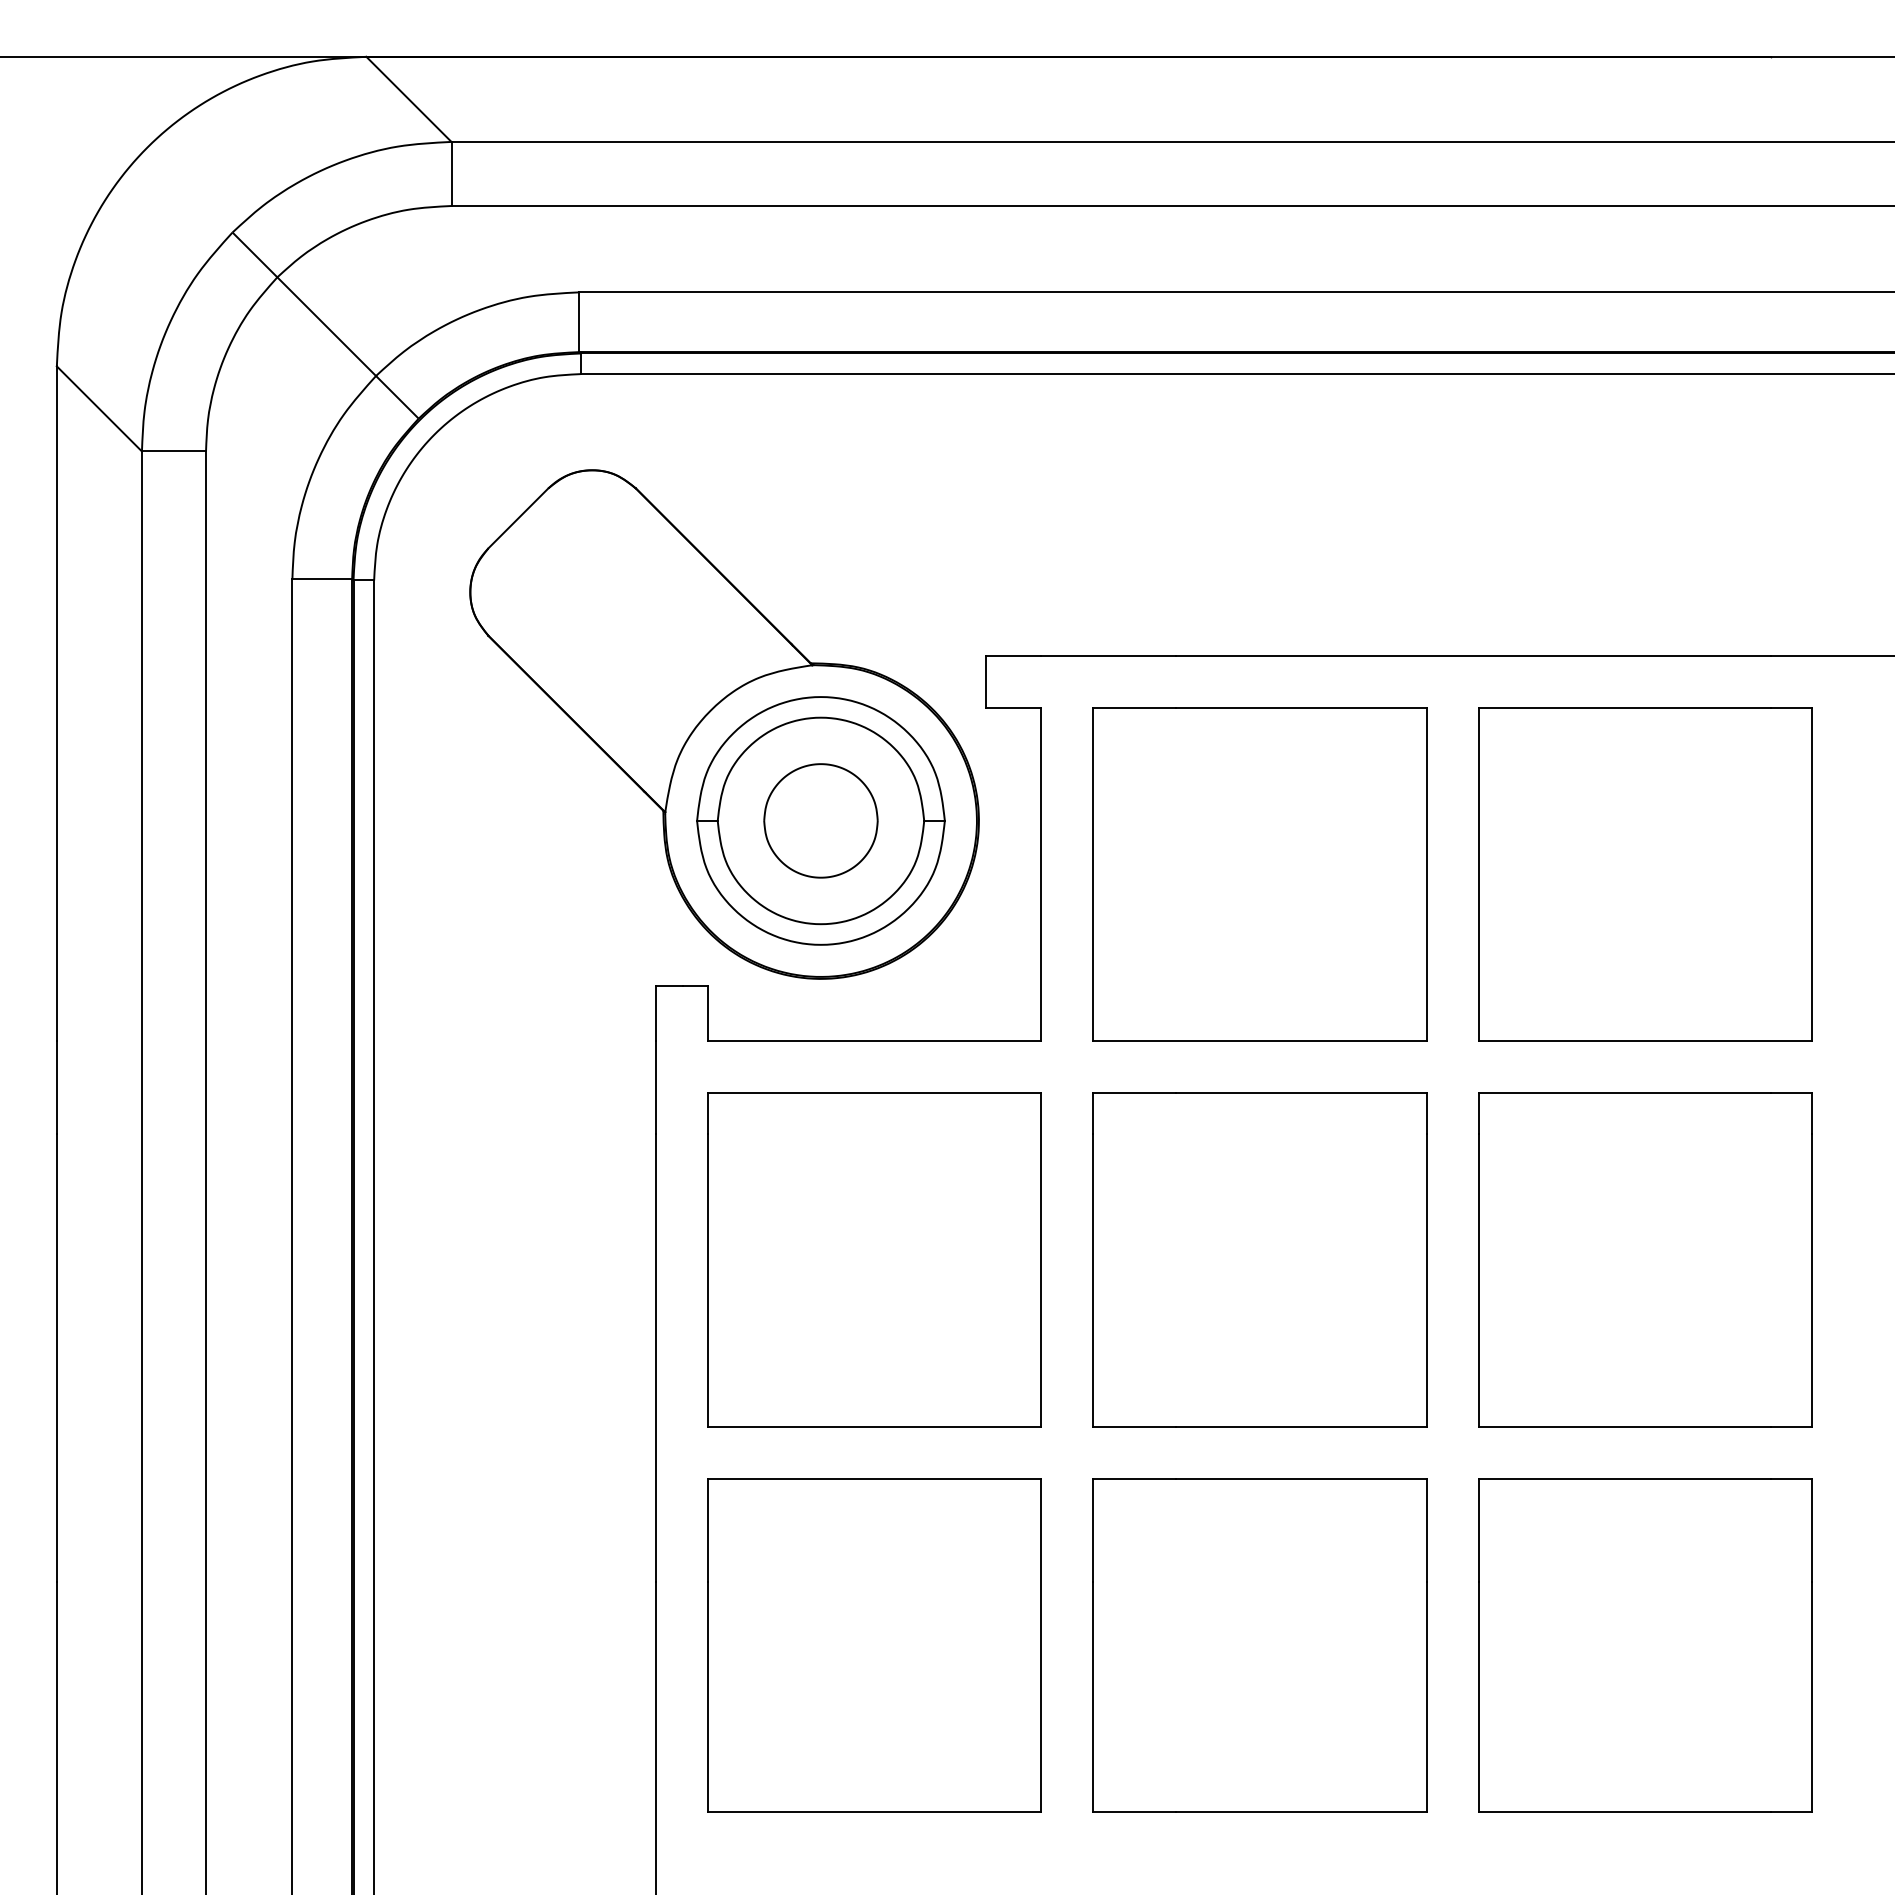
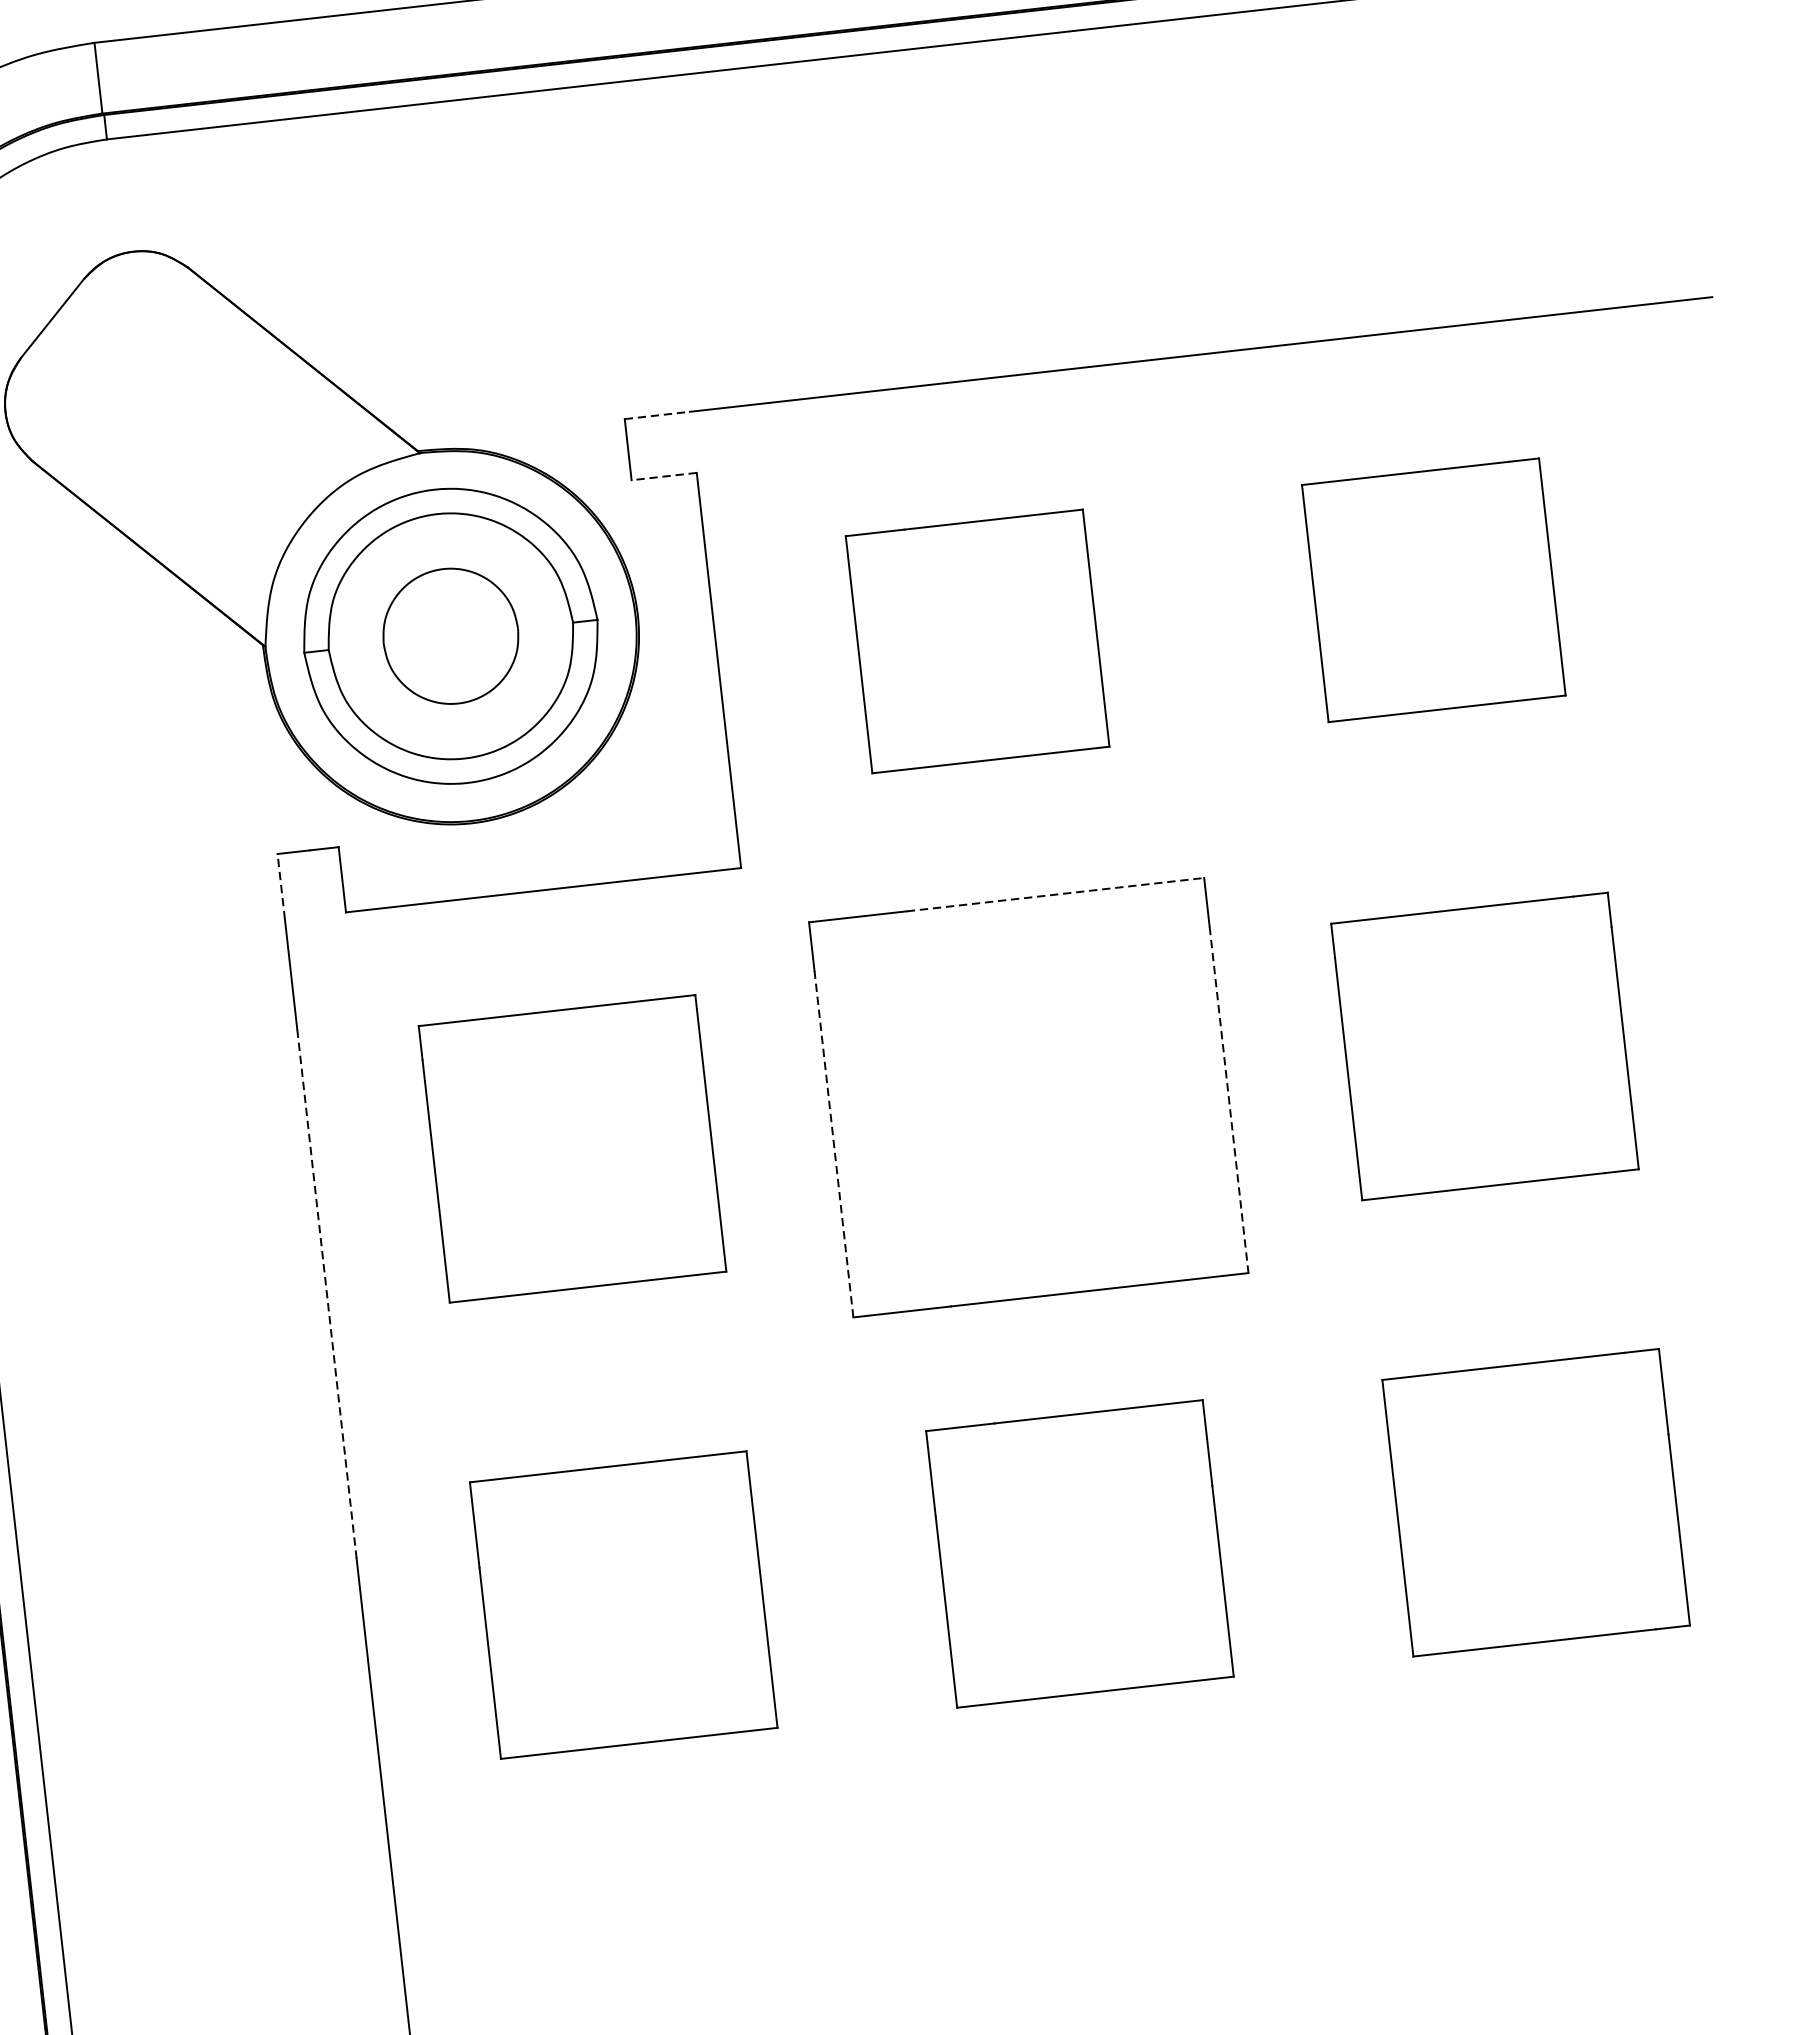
line: (1013, 655) -> (656, 414), solid -> dashed
line: (1013, 707) -> (663, 476), solid -> dashed
part: (1259, 874) -> (977, 641), size x0.6
part: (1645, 874) -> (1433, 590), size x0.6
line: (656, 1013) -> (281, 886), solid -> dashed
line: (1301, 1093) -> (1055, 895), solid -> dashed
part: (874, 1259) -> (572, 1148), size x0.7
part: (1645, 1259) -> (1485, 1045), size x0.7
line: (1093, 1280) -> (834, 1144), solid -> dashed
line: (1426, 1281) -> (1228, 1101), solid -> dashed
line: (656, 1358) -> (327, 1294), solid -> dashed
part: (874, 1645) -> (623, 1605), size x0.7
part: (1259, 1645) -> (1079, 1554), size x0.7
part: (1645, 1645) -> (1536, 1502), size x0.7

